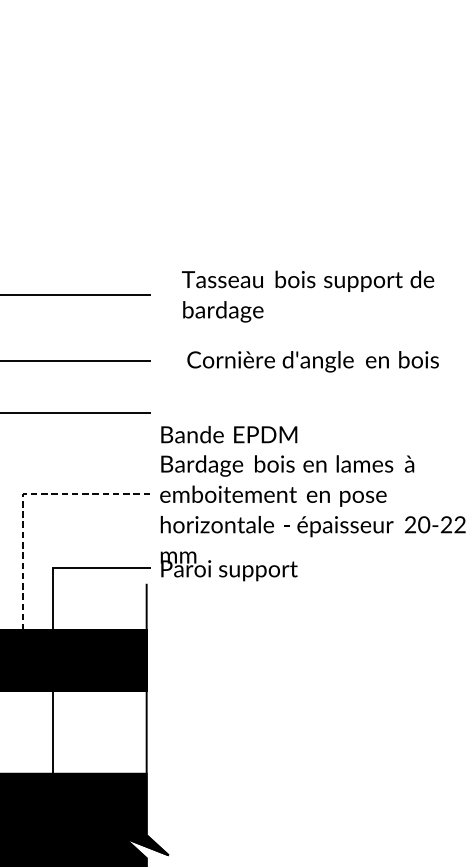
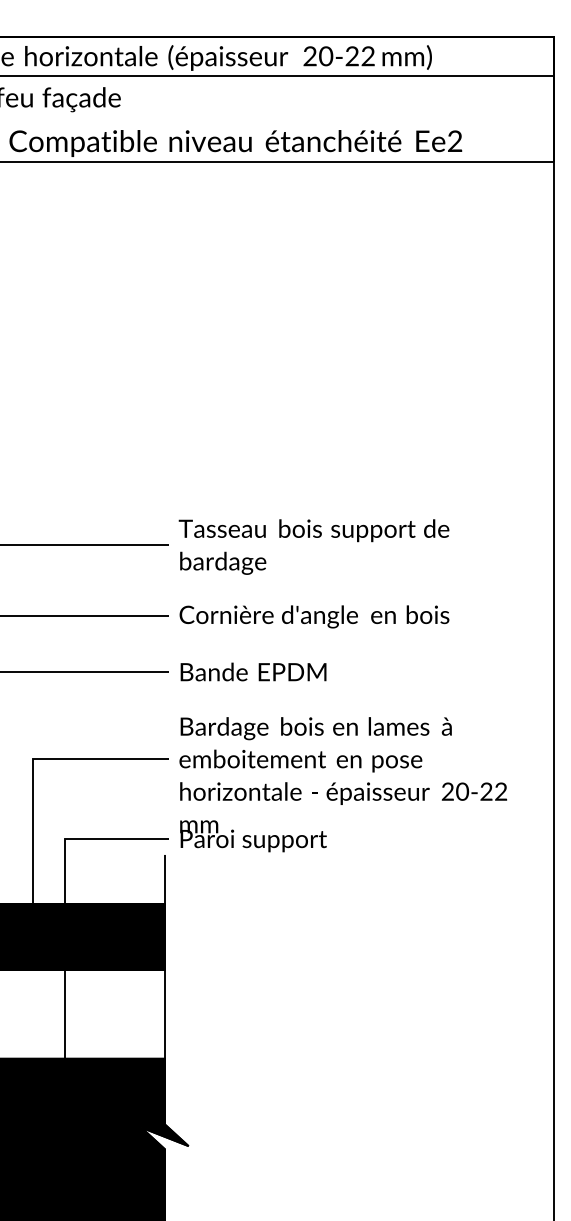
text: (307, 296) -> (313, 546), moved
text: (313, 361) -> (314, 616), moved
text: (229, 434) -> (253, 671), moved
line: (23, 513) -> (32, 779), dashed -> solid

